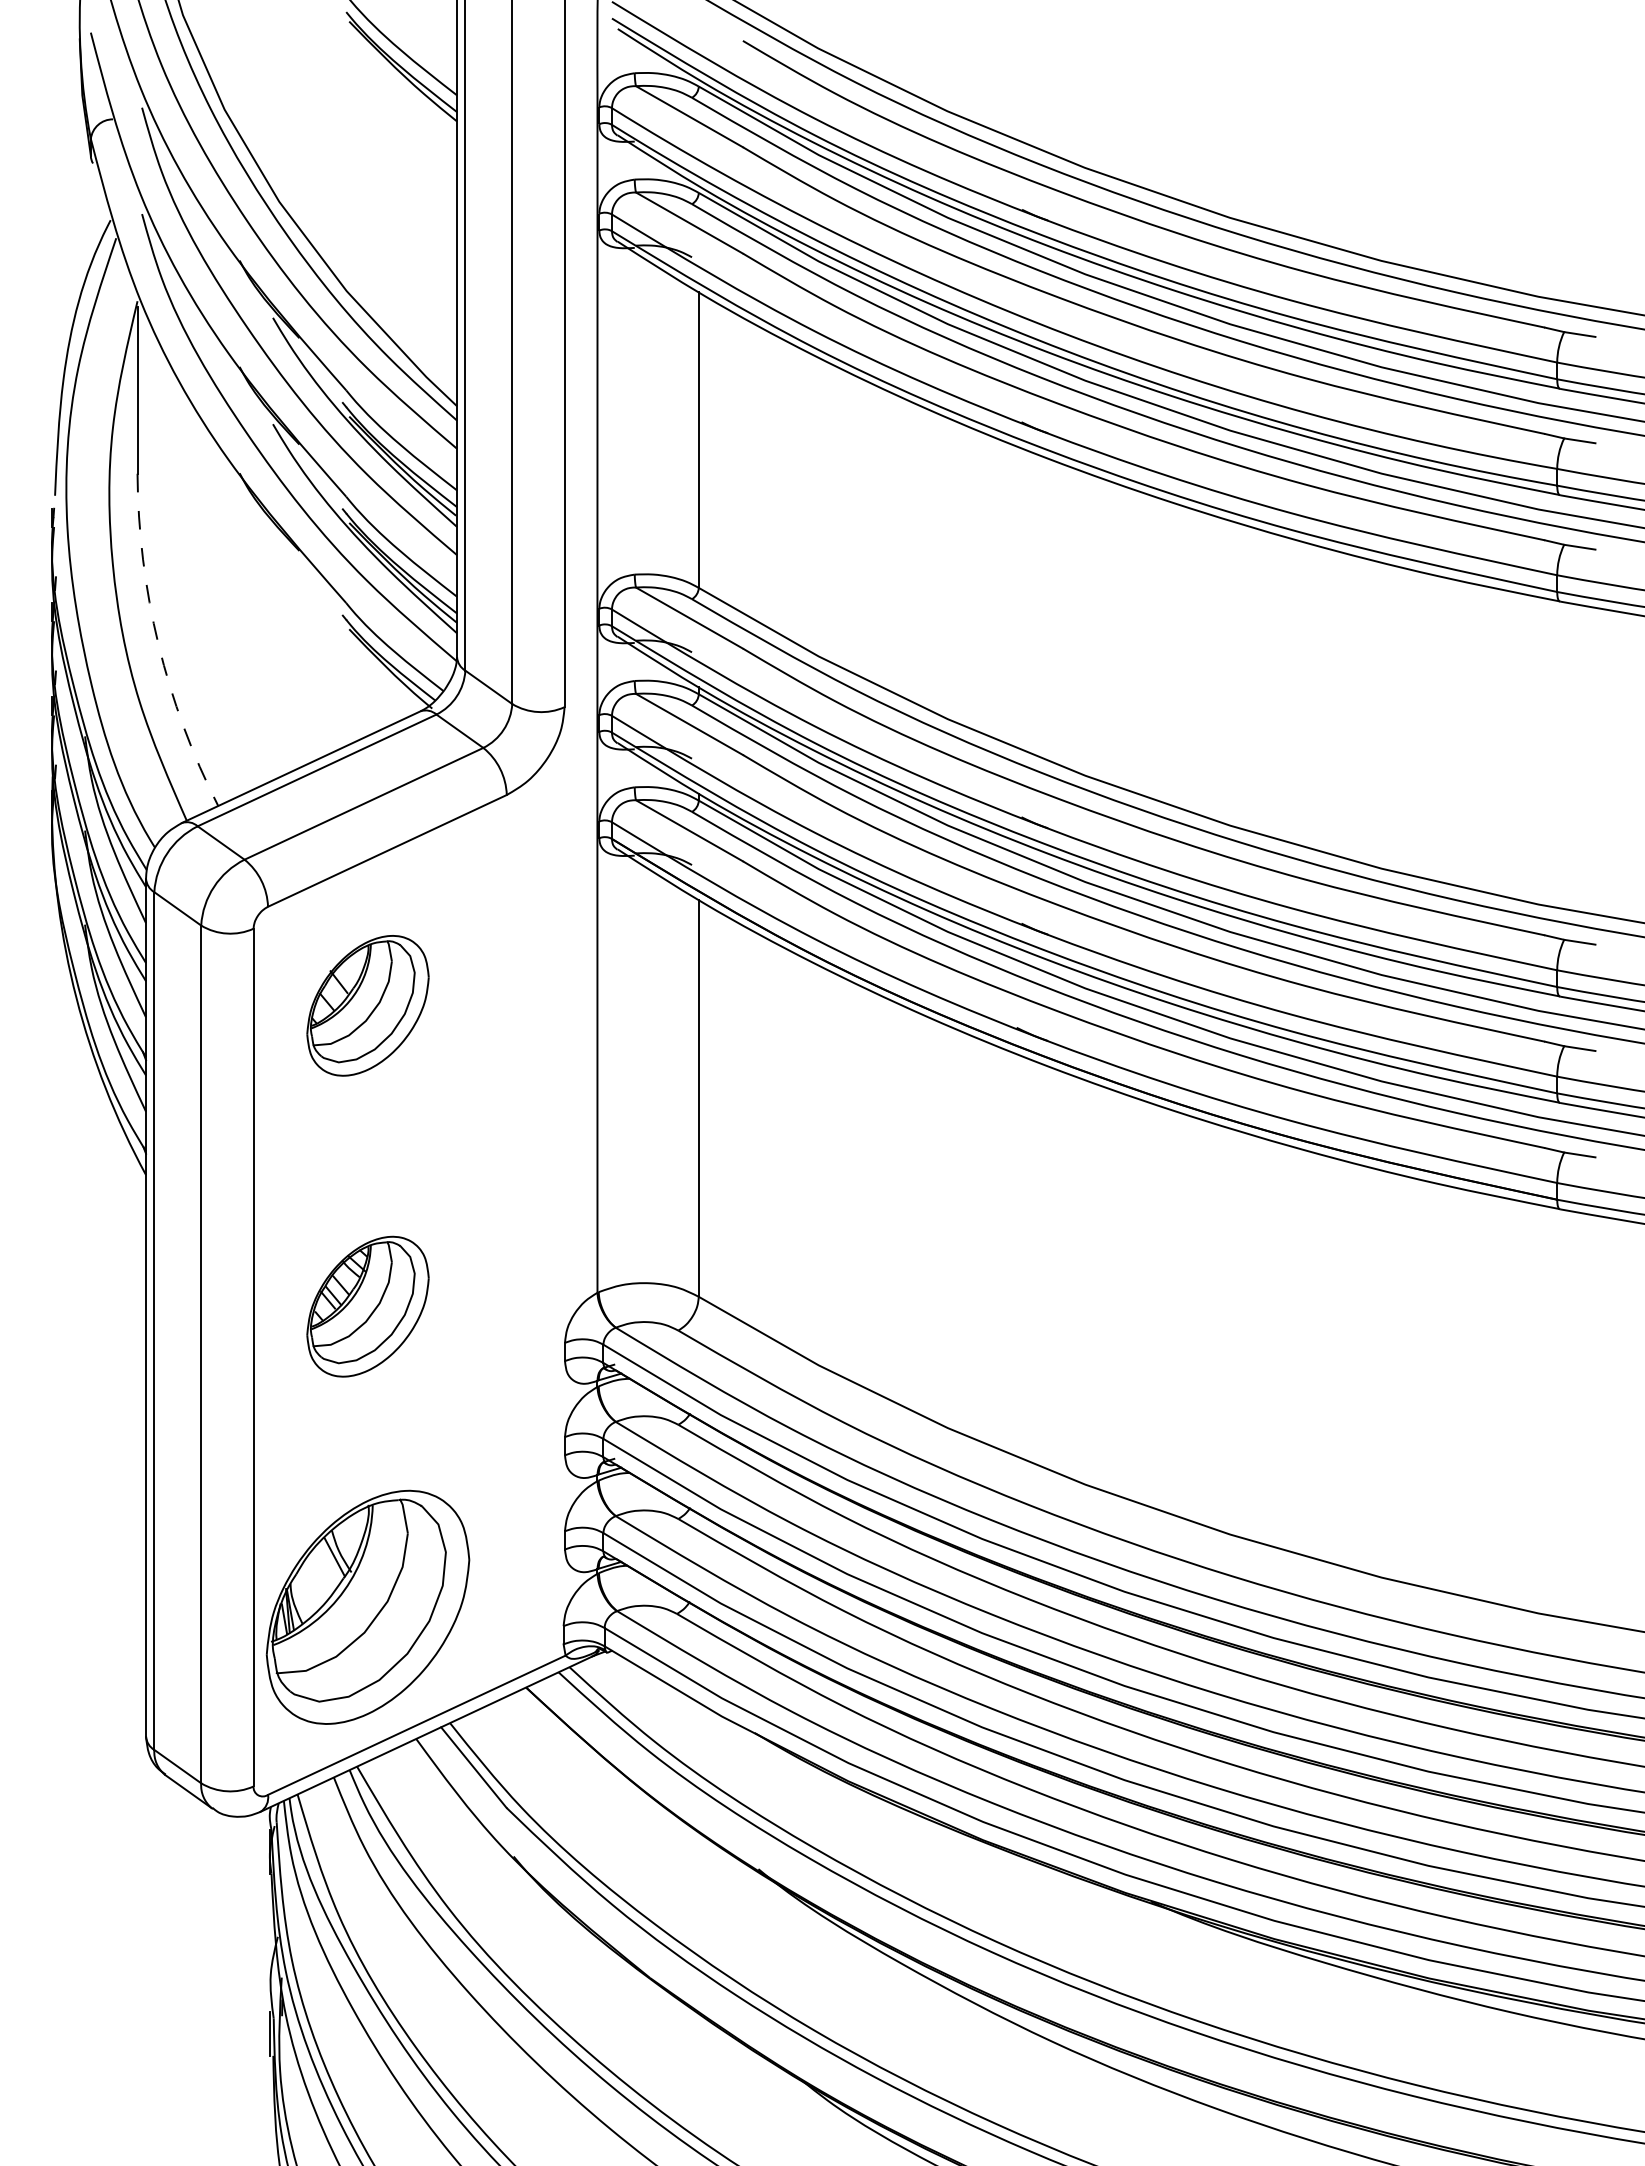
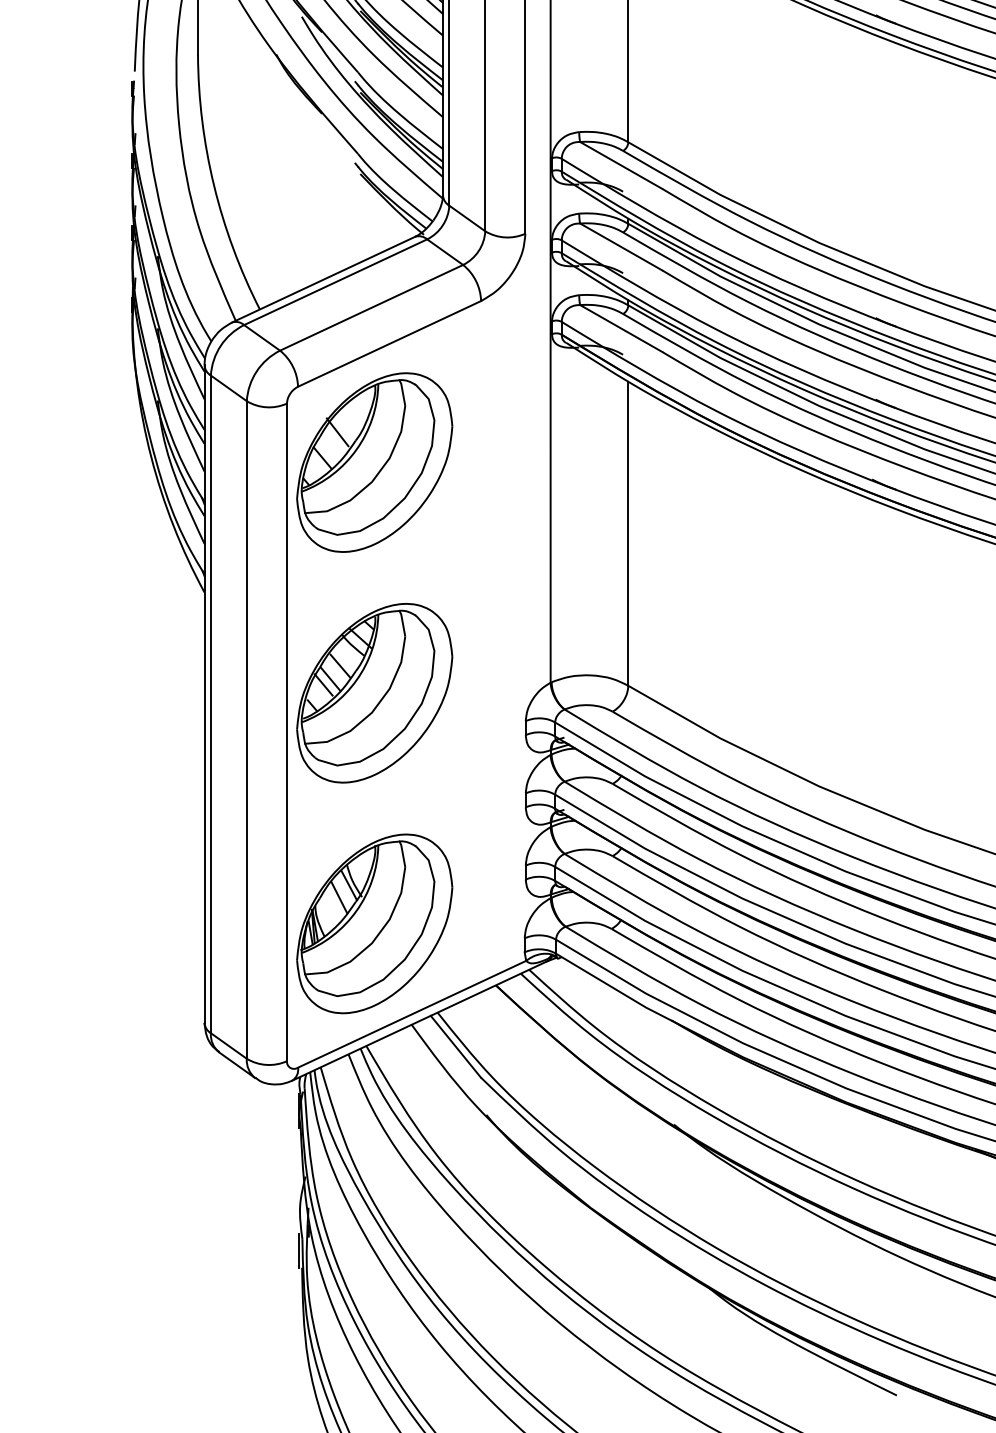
arc: (158, 644) -> (214, 185), dashed -> solid
part: (367, 1005) -> (374, 462), size x1.67
part: (367, 1306) -> (374, 693), size x1.67
line: (321, 1572) -> (339, 897), added

